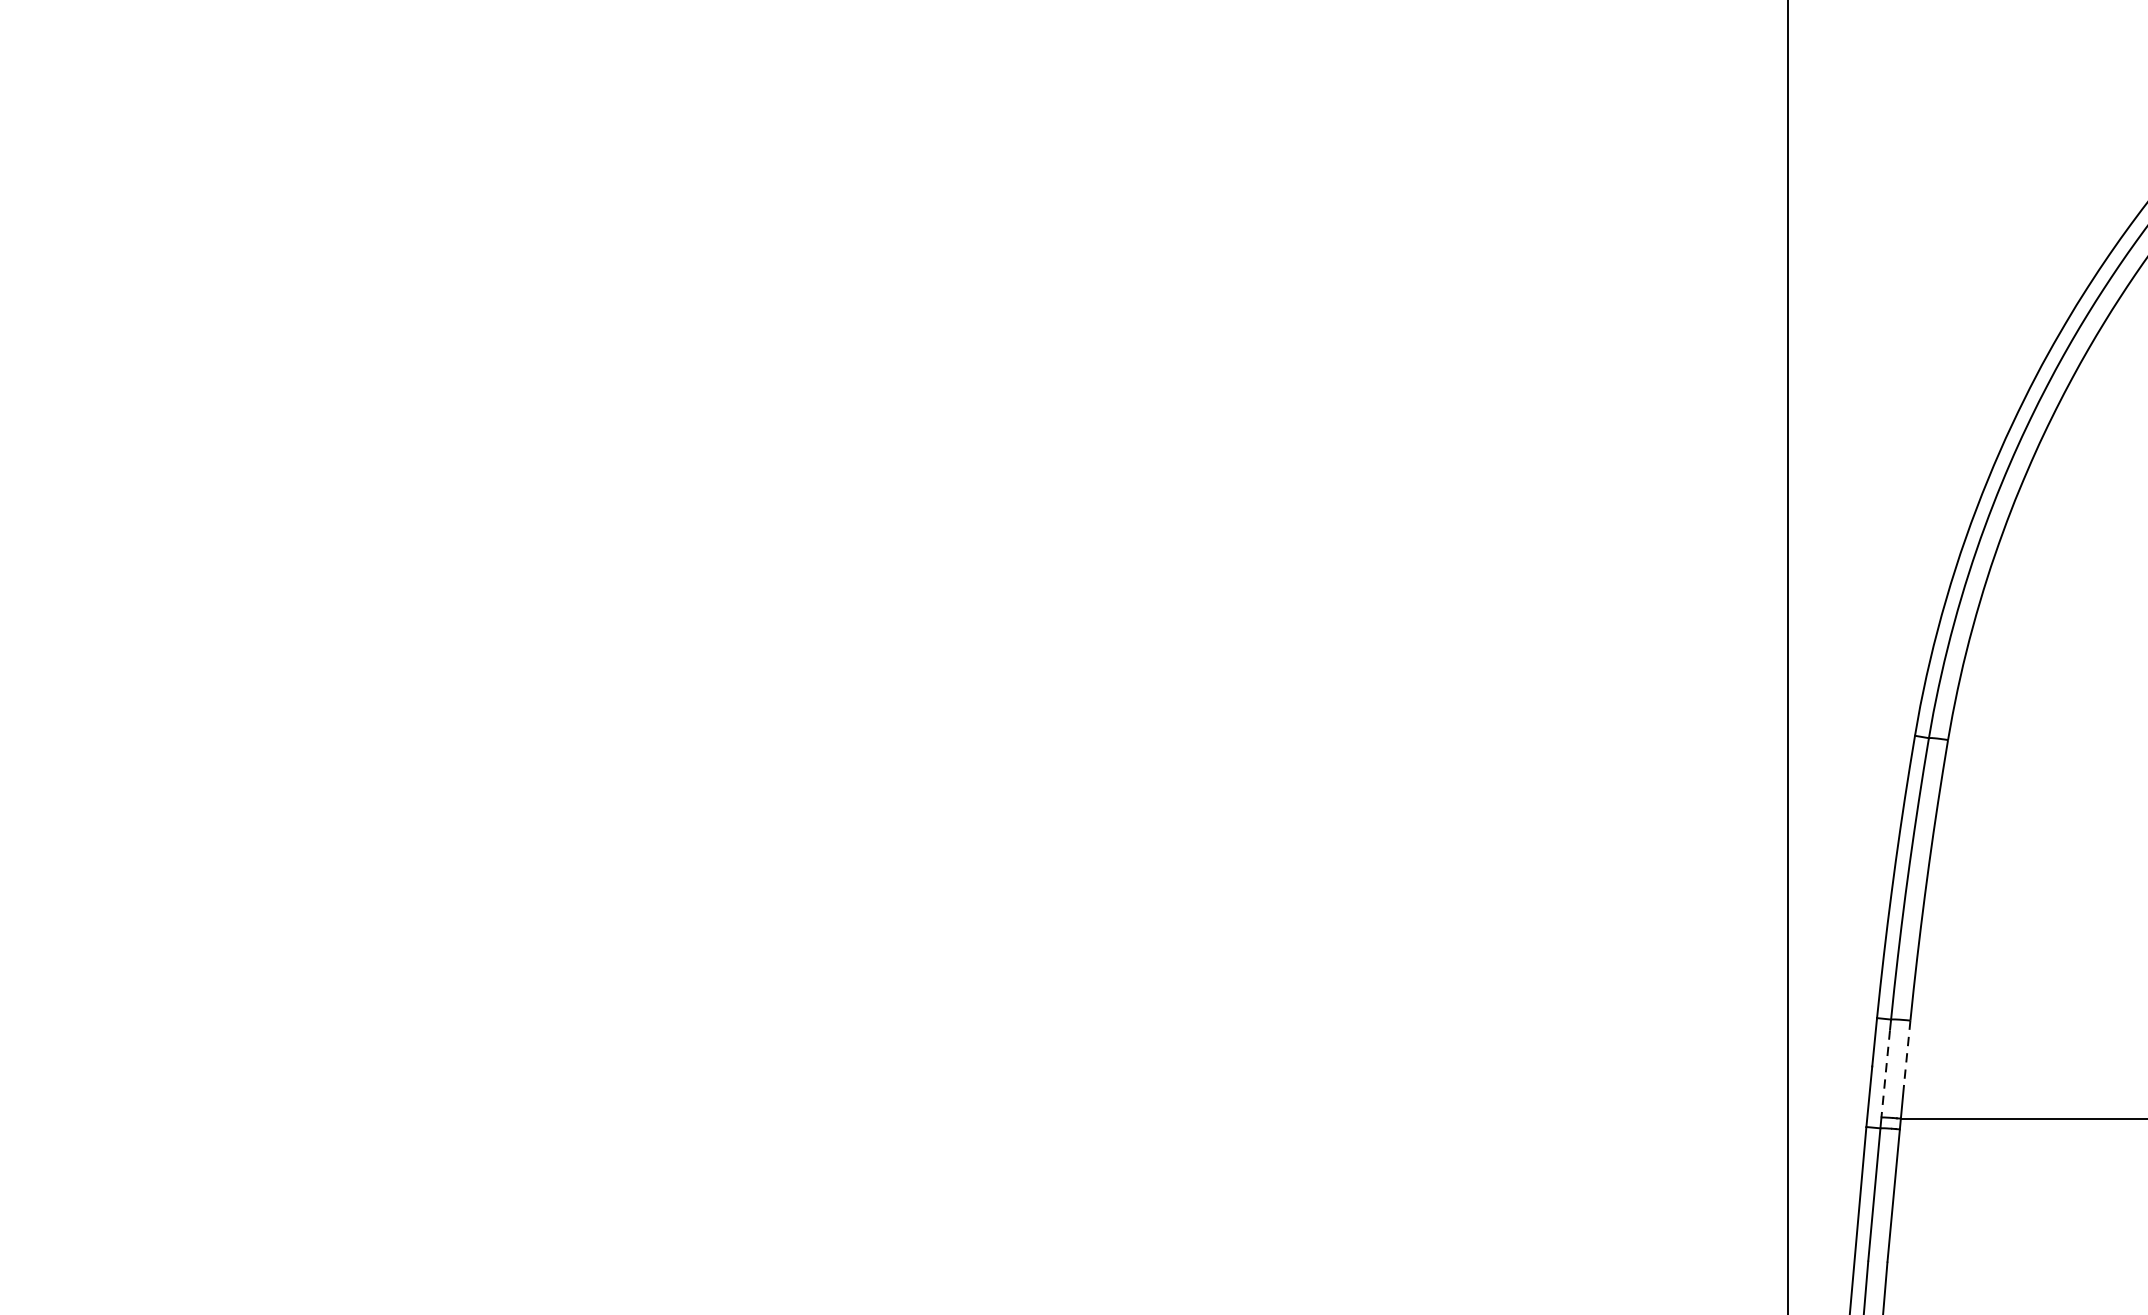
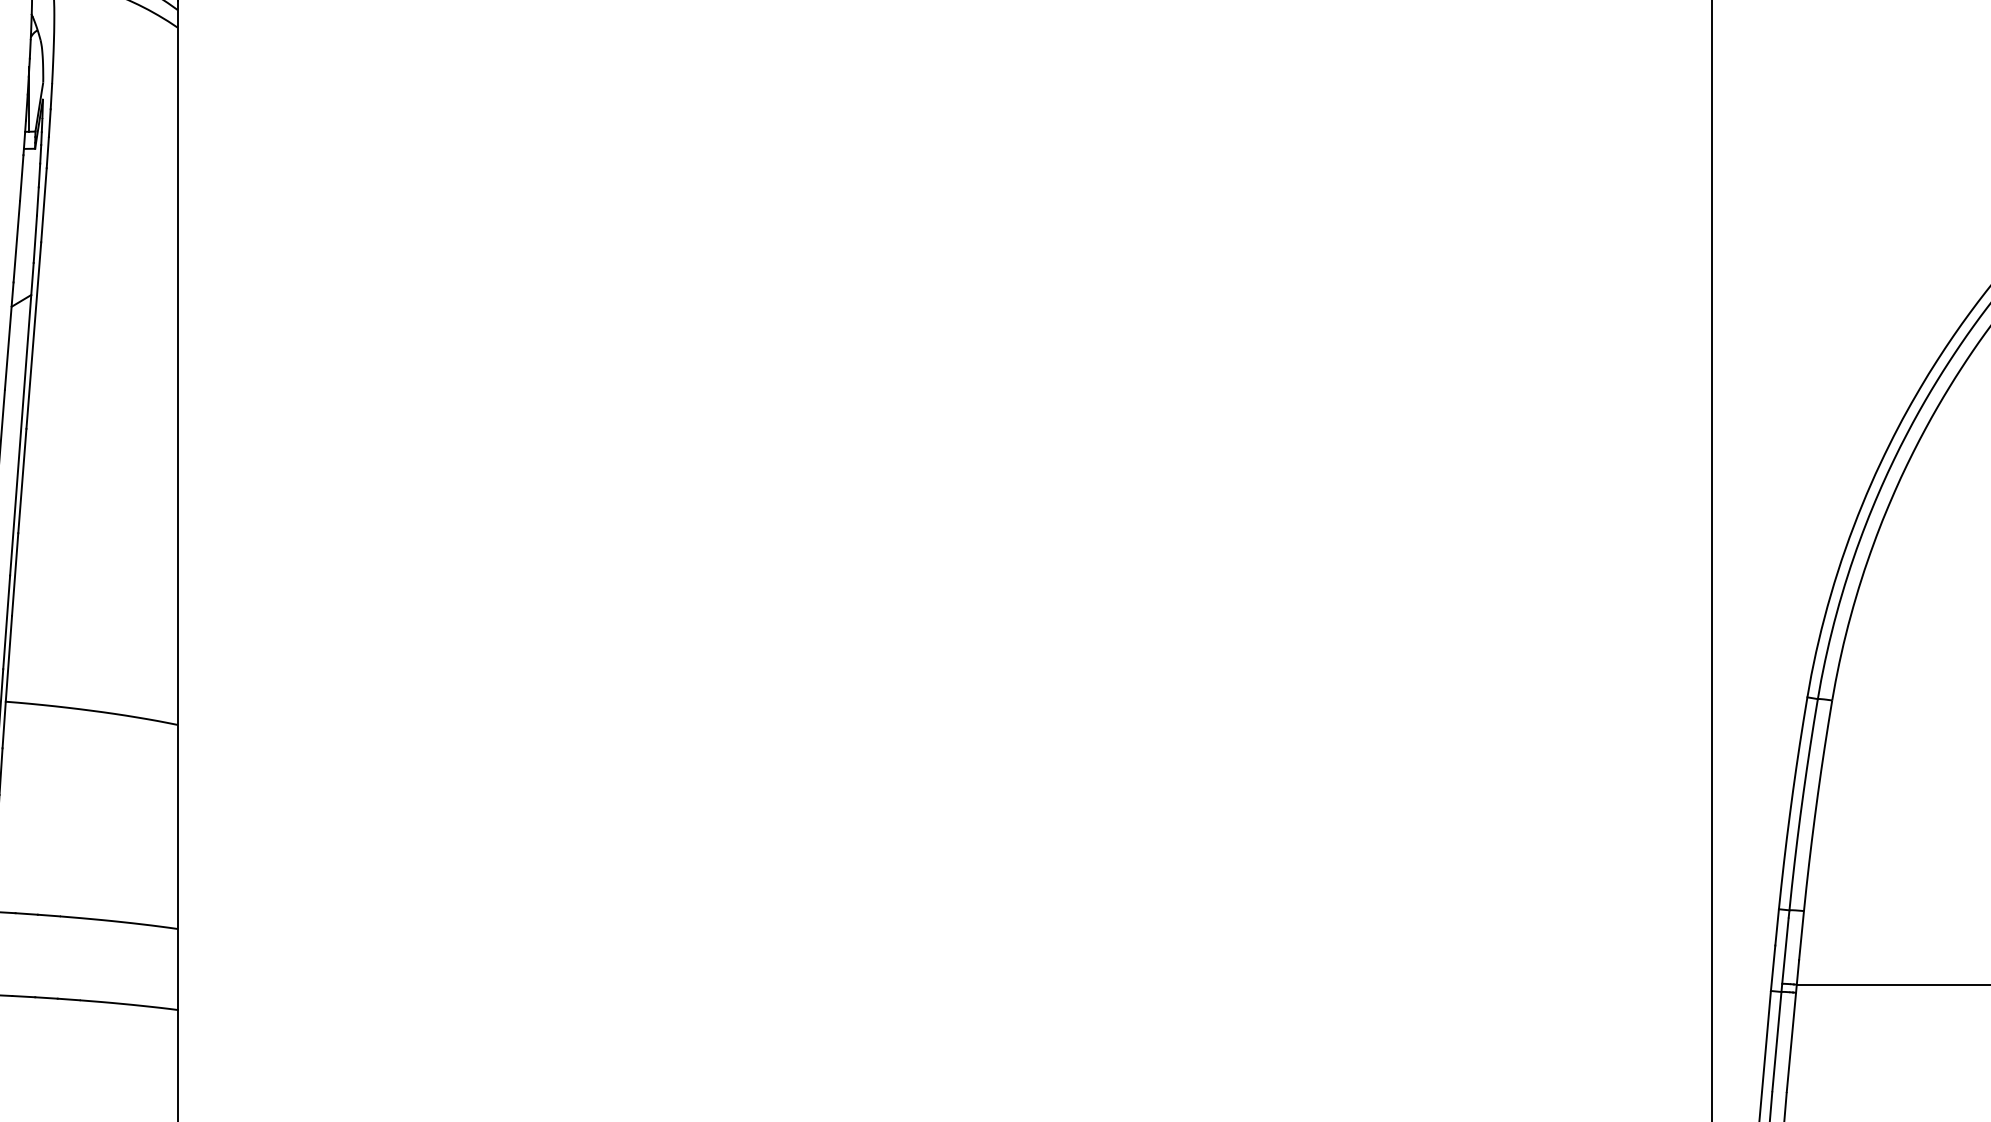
line: (1907, 1053) -> (1801, 935), dashed -> solid
line: (1885, 1074) -> (1785, 951), dashed -> solid

